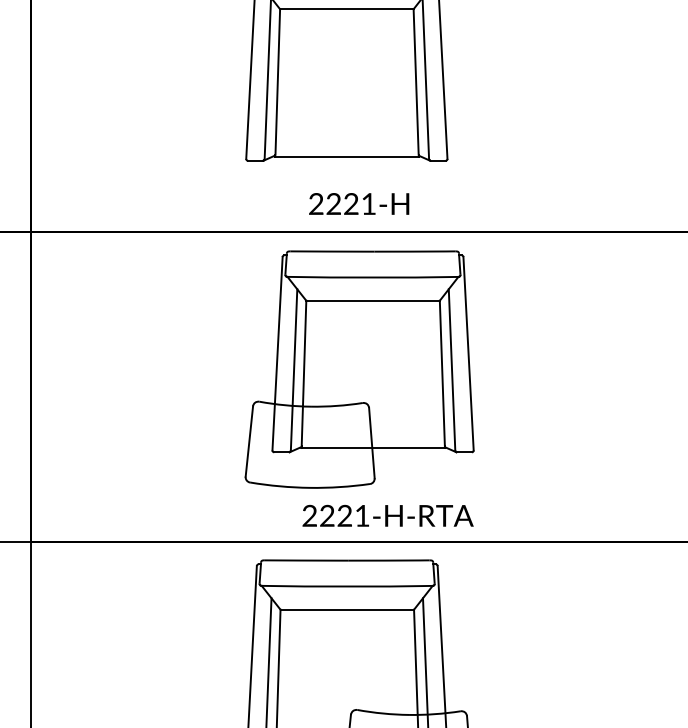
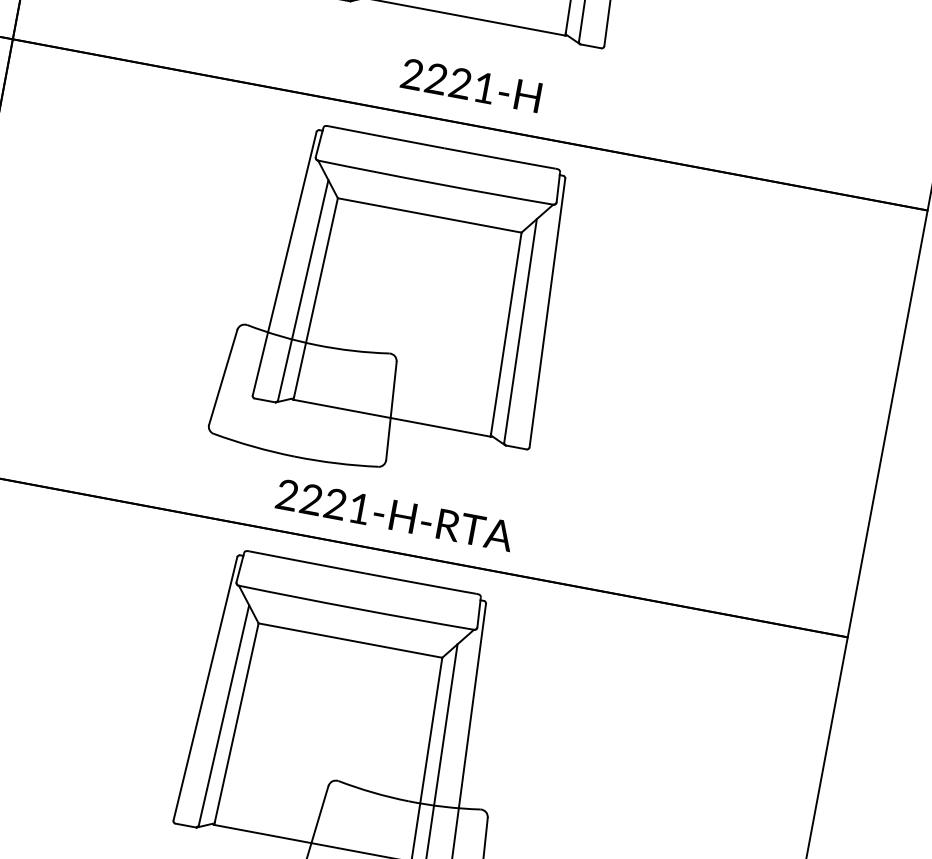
part: (359, 388) -> (388, 332), moved

